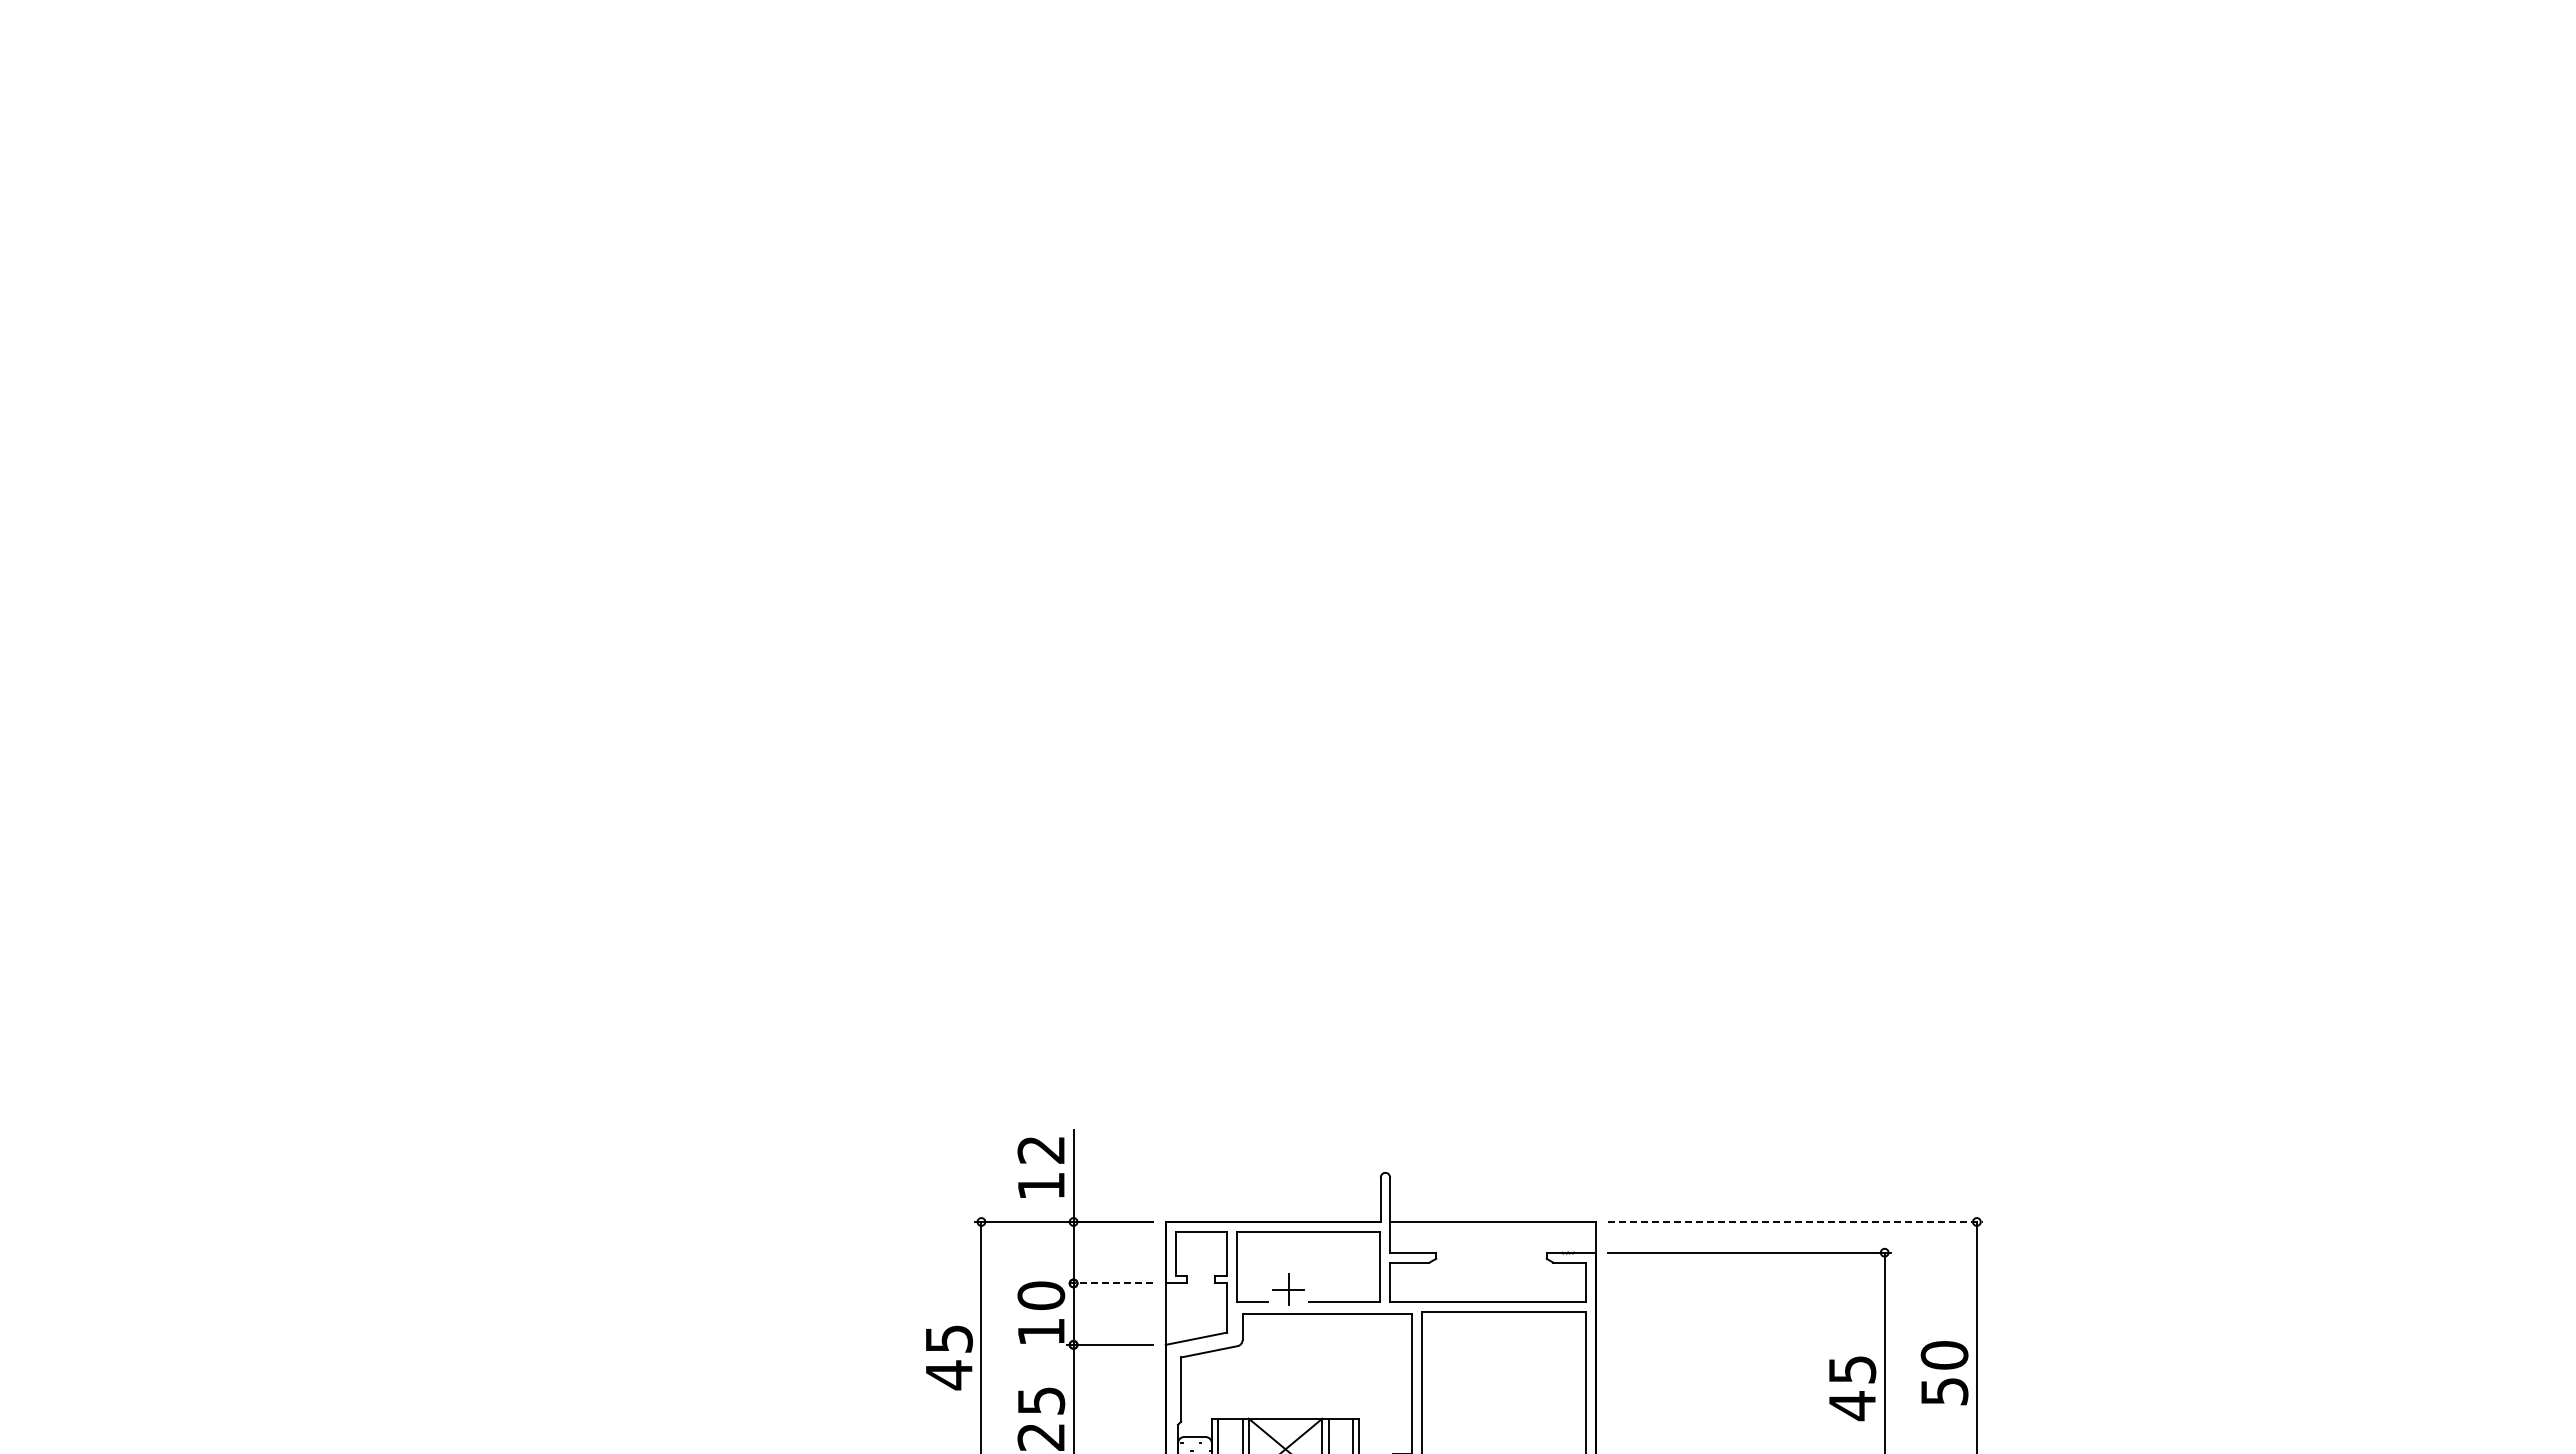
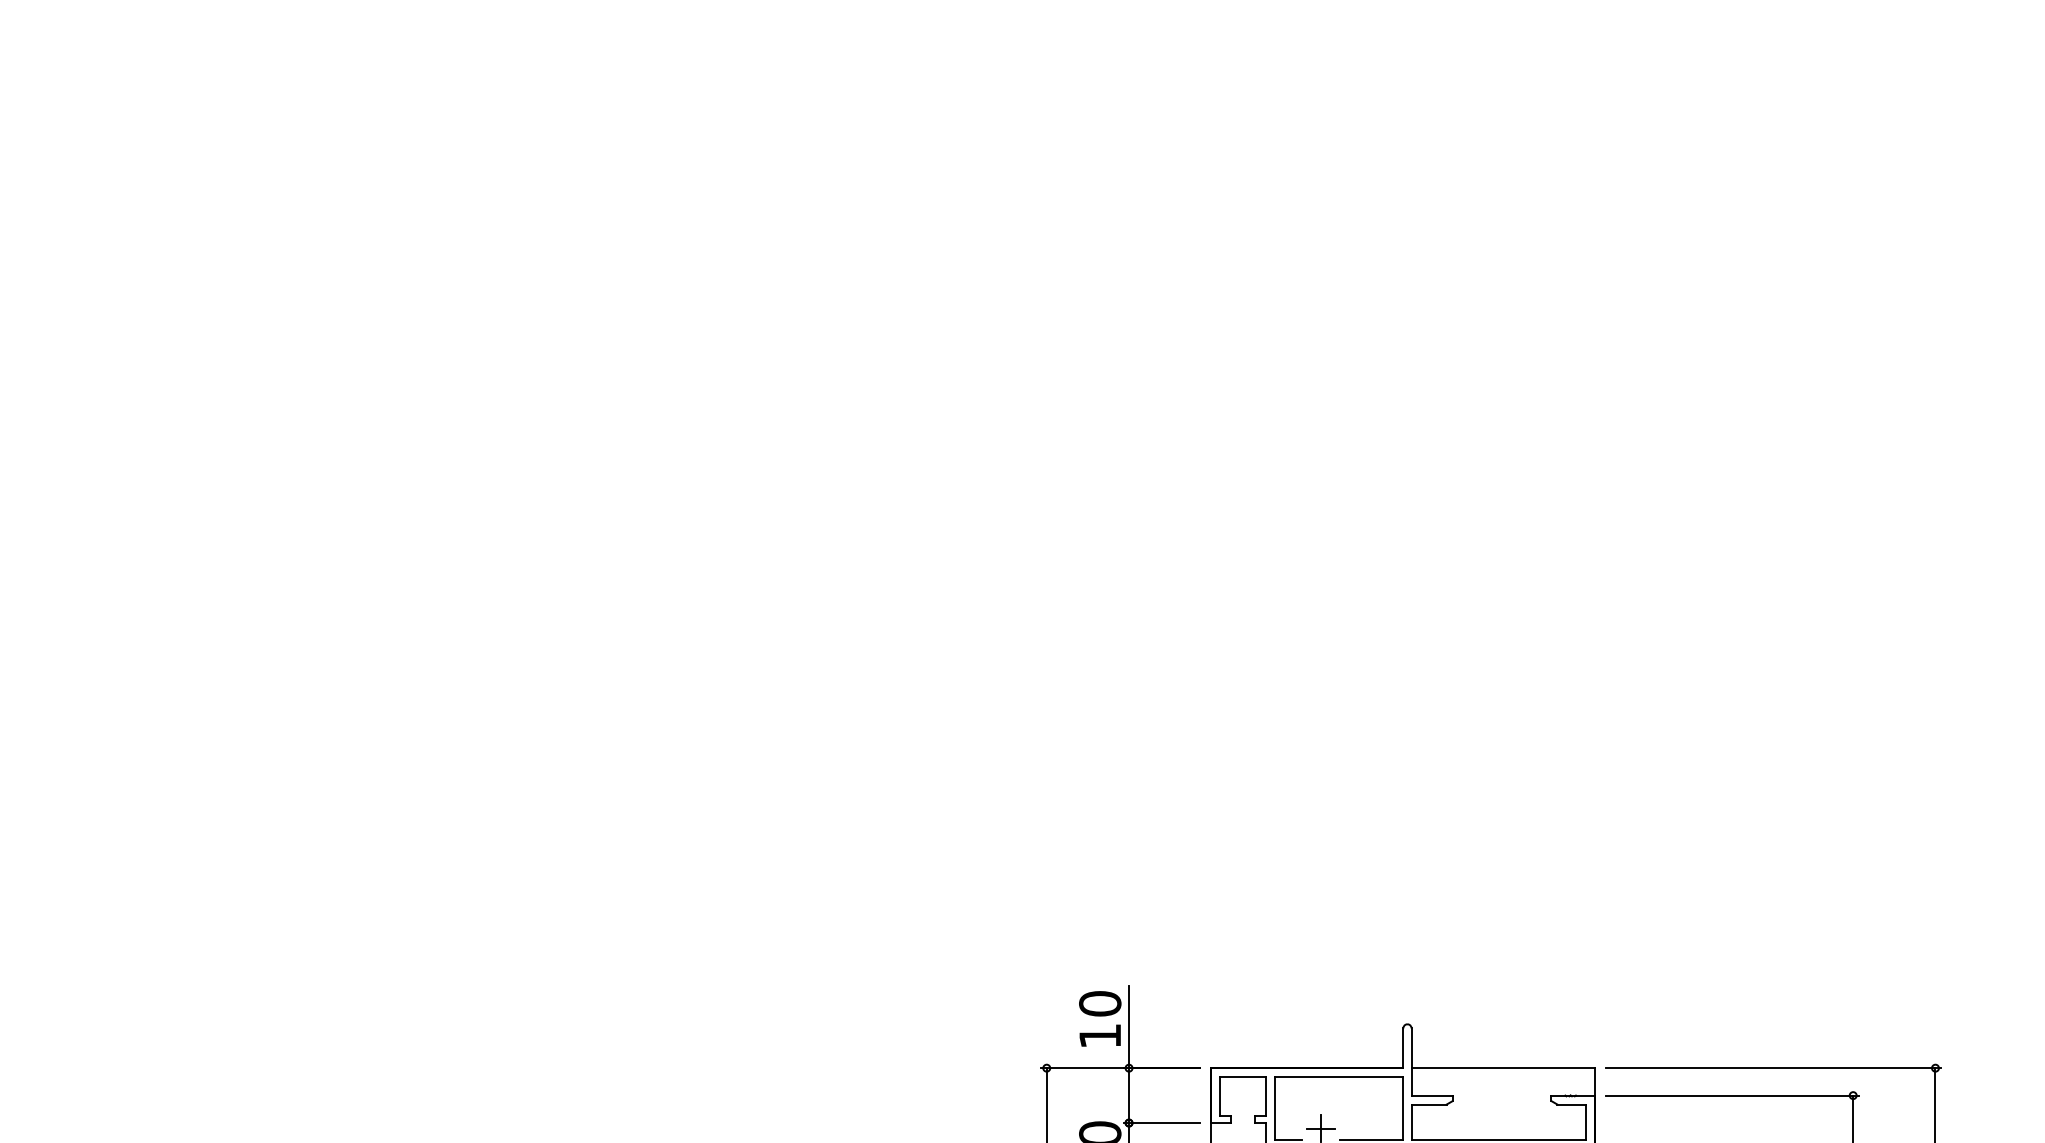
text: (1041, 1149) -> (1100, 1003), 12 -> 10
line: (1796, 1221) -> (1774, 1067), dashed -> solid
line: (1109, 1283) -> (1161, 1123), dashed -> solid

